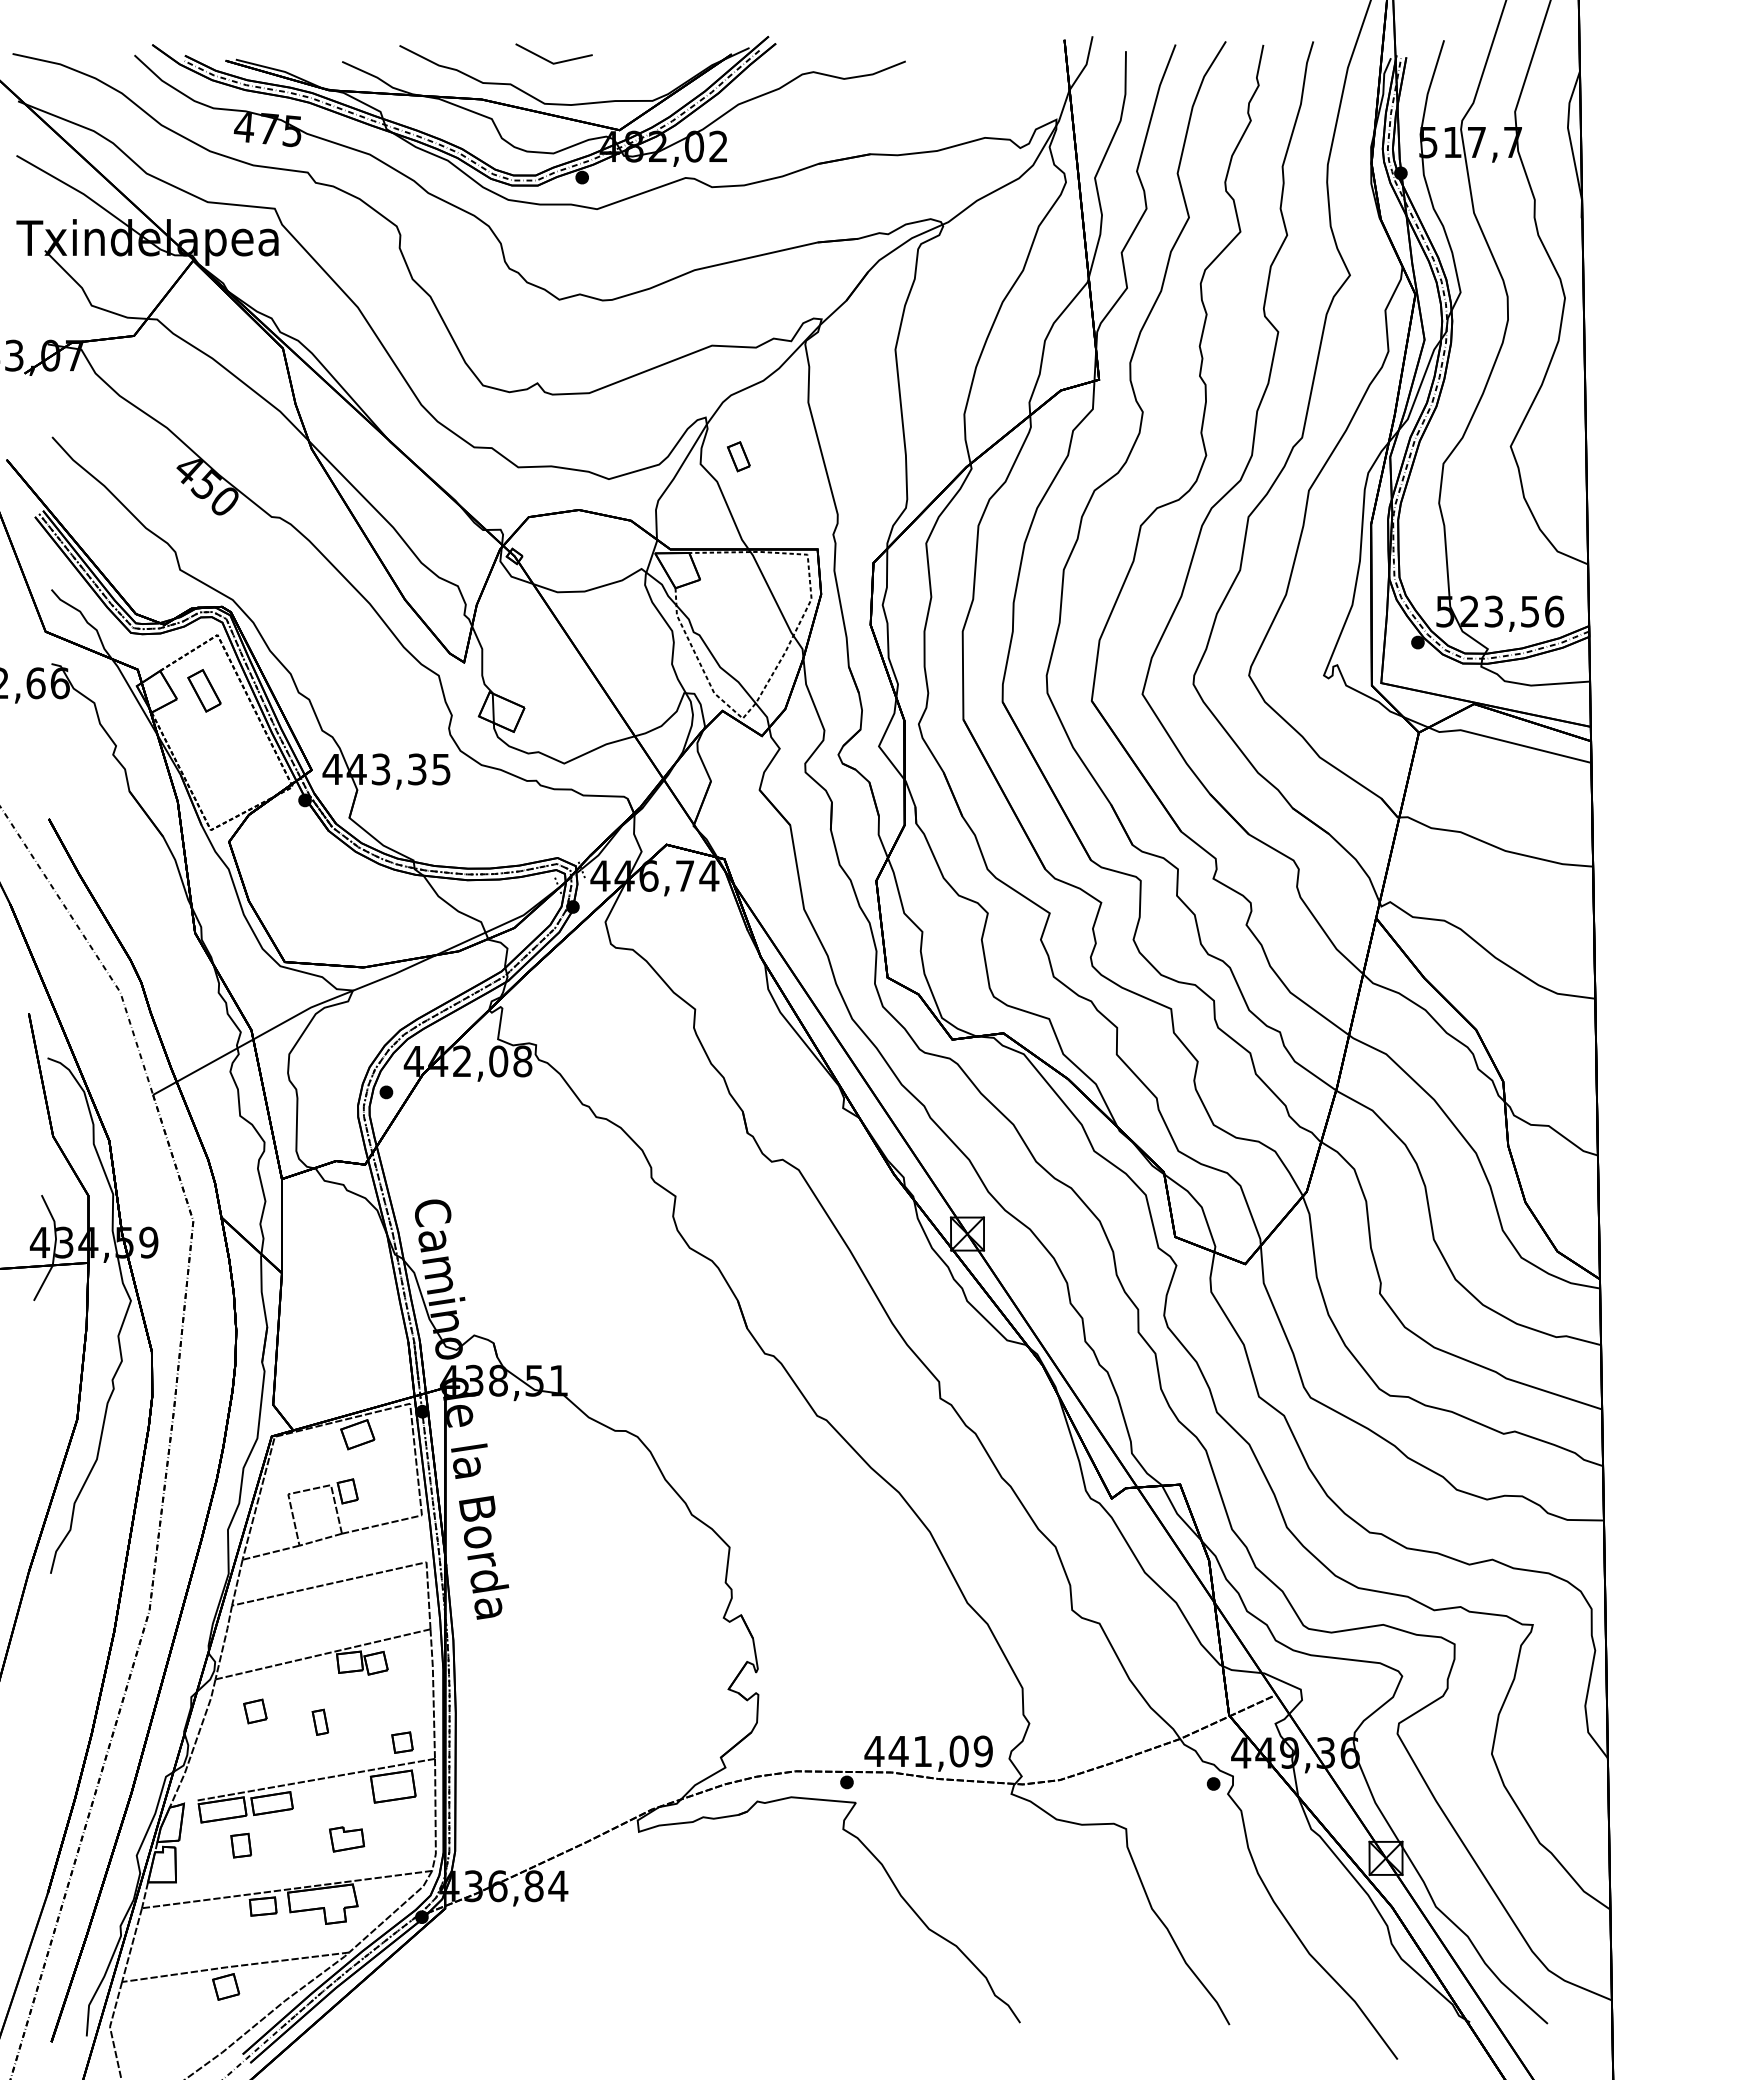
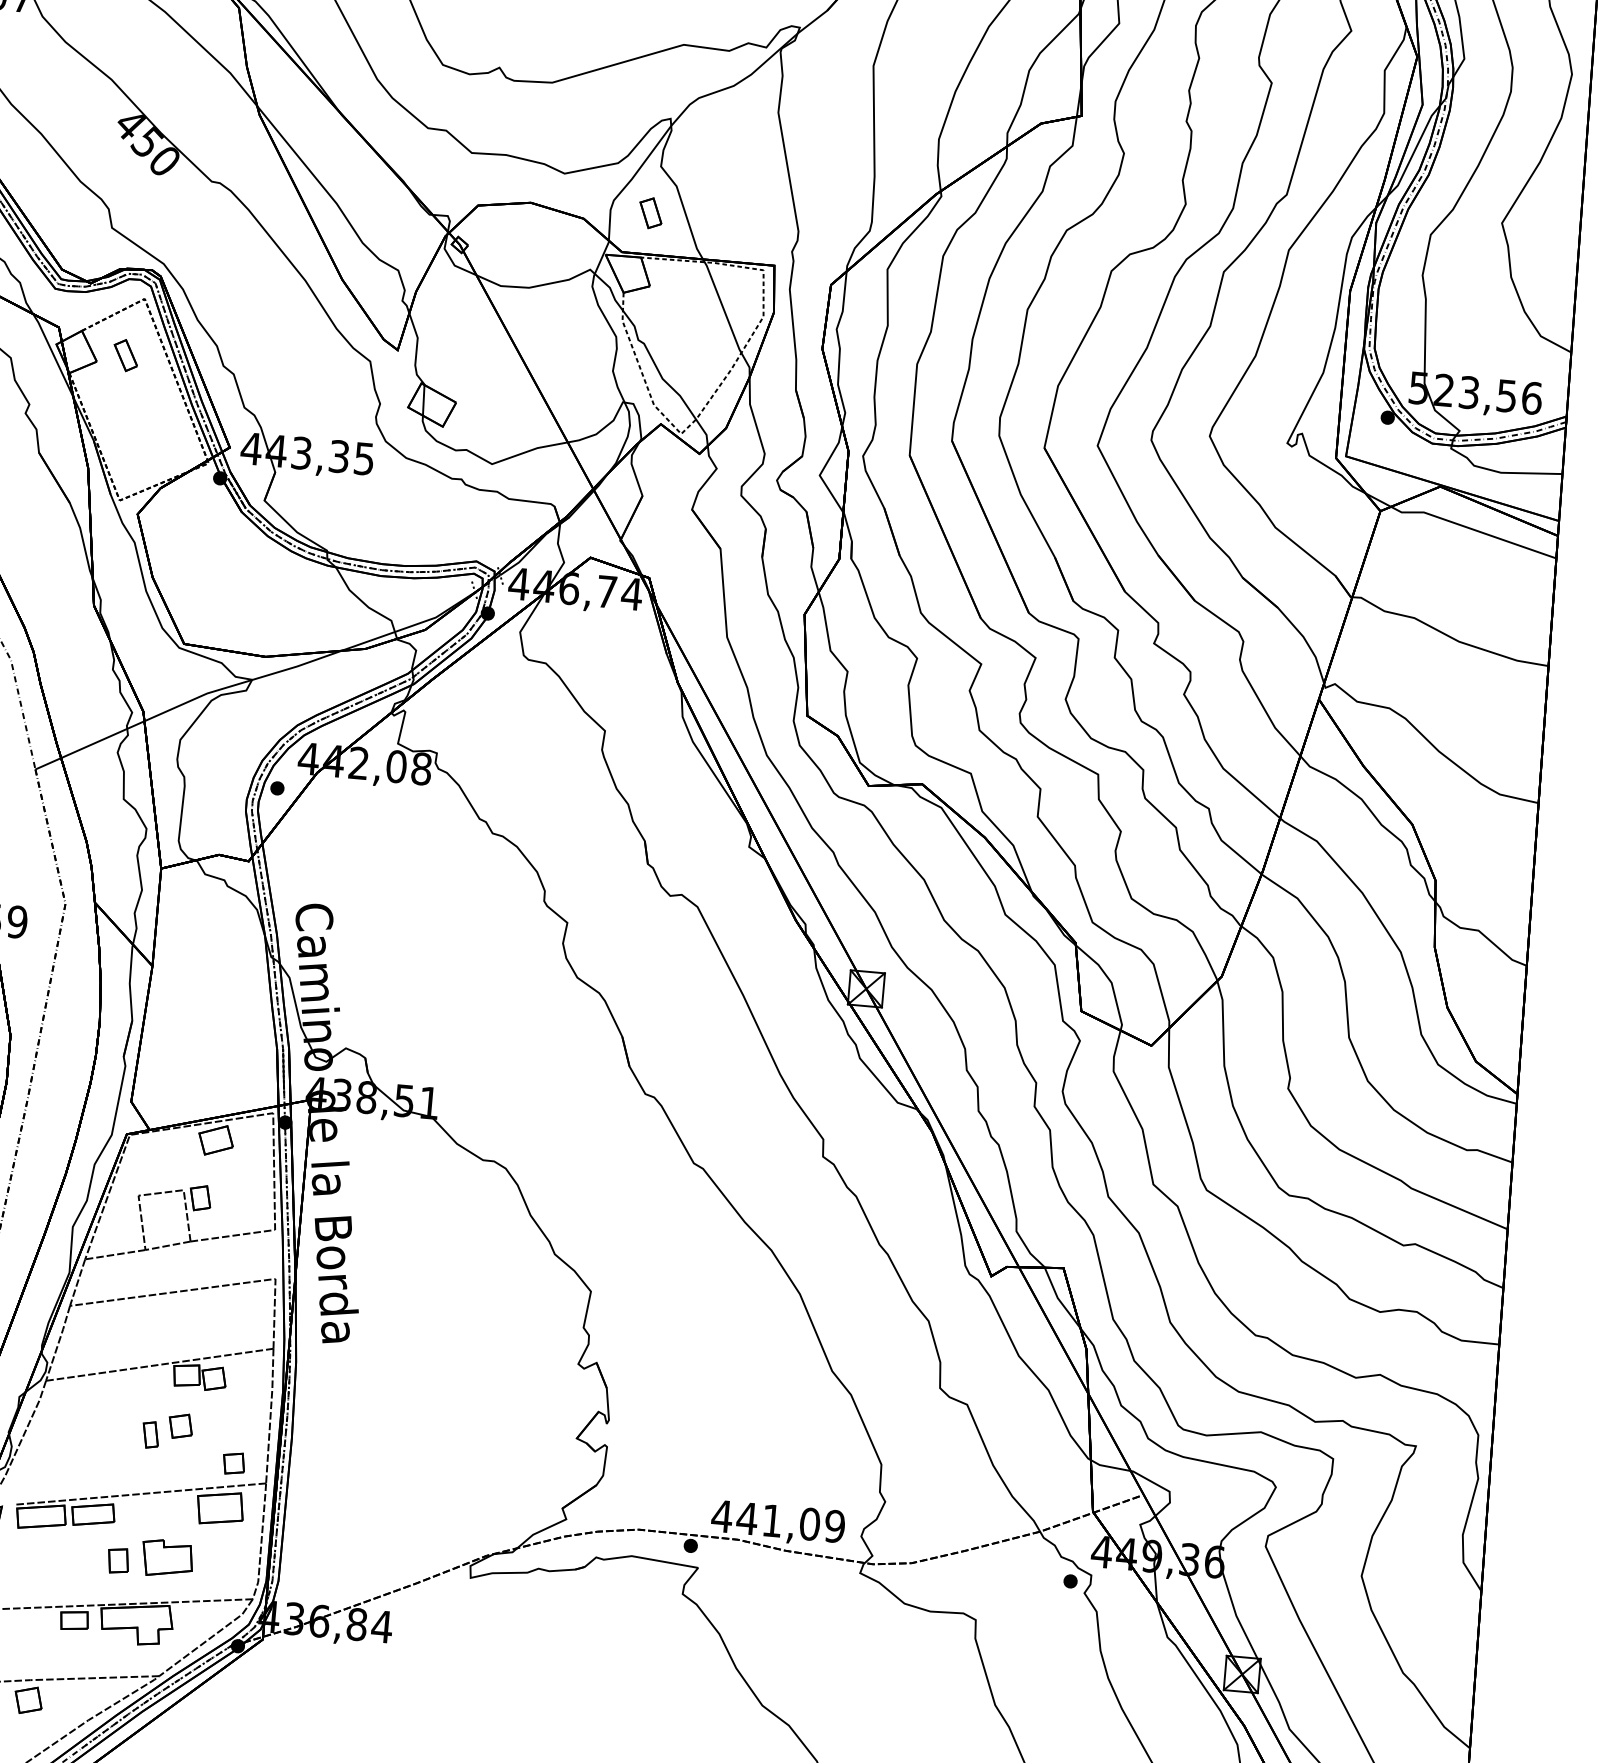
part: (738, 456) -> (650, 212), moved
part: (203, 690) -> (125, 355), size x0.71
part: (255, 1711) -> (180, 1426), moved
part: (346, 1839) -> (166, 1558), size x1.43
part: (240, 1845) -> (117, 1560), moved

